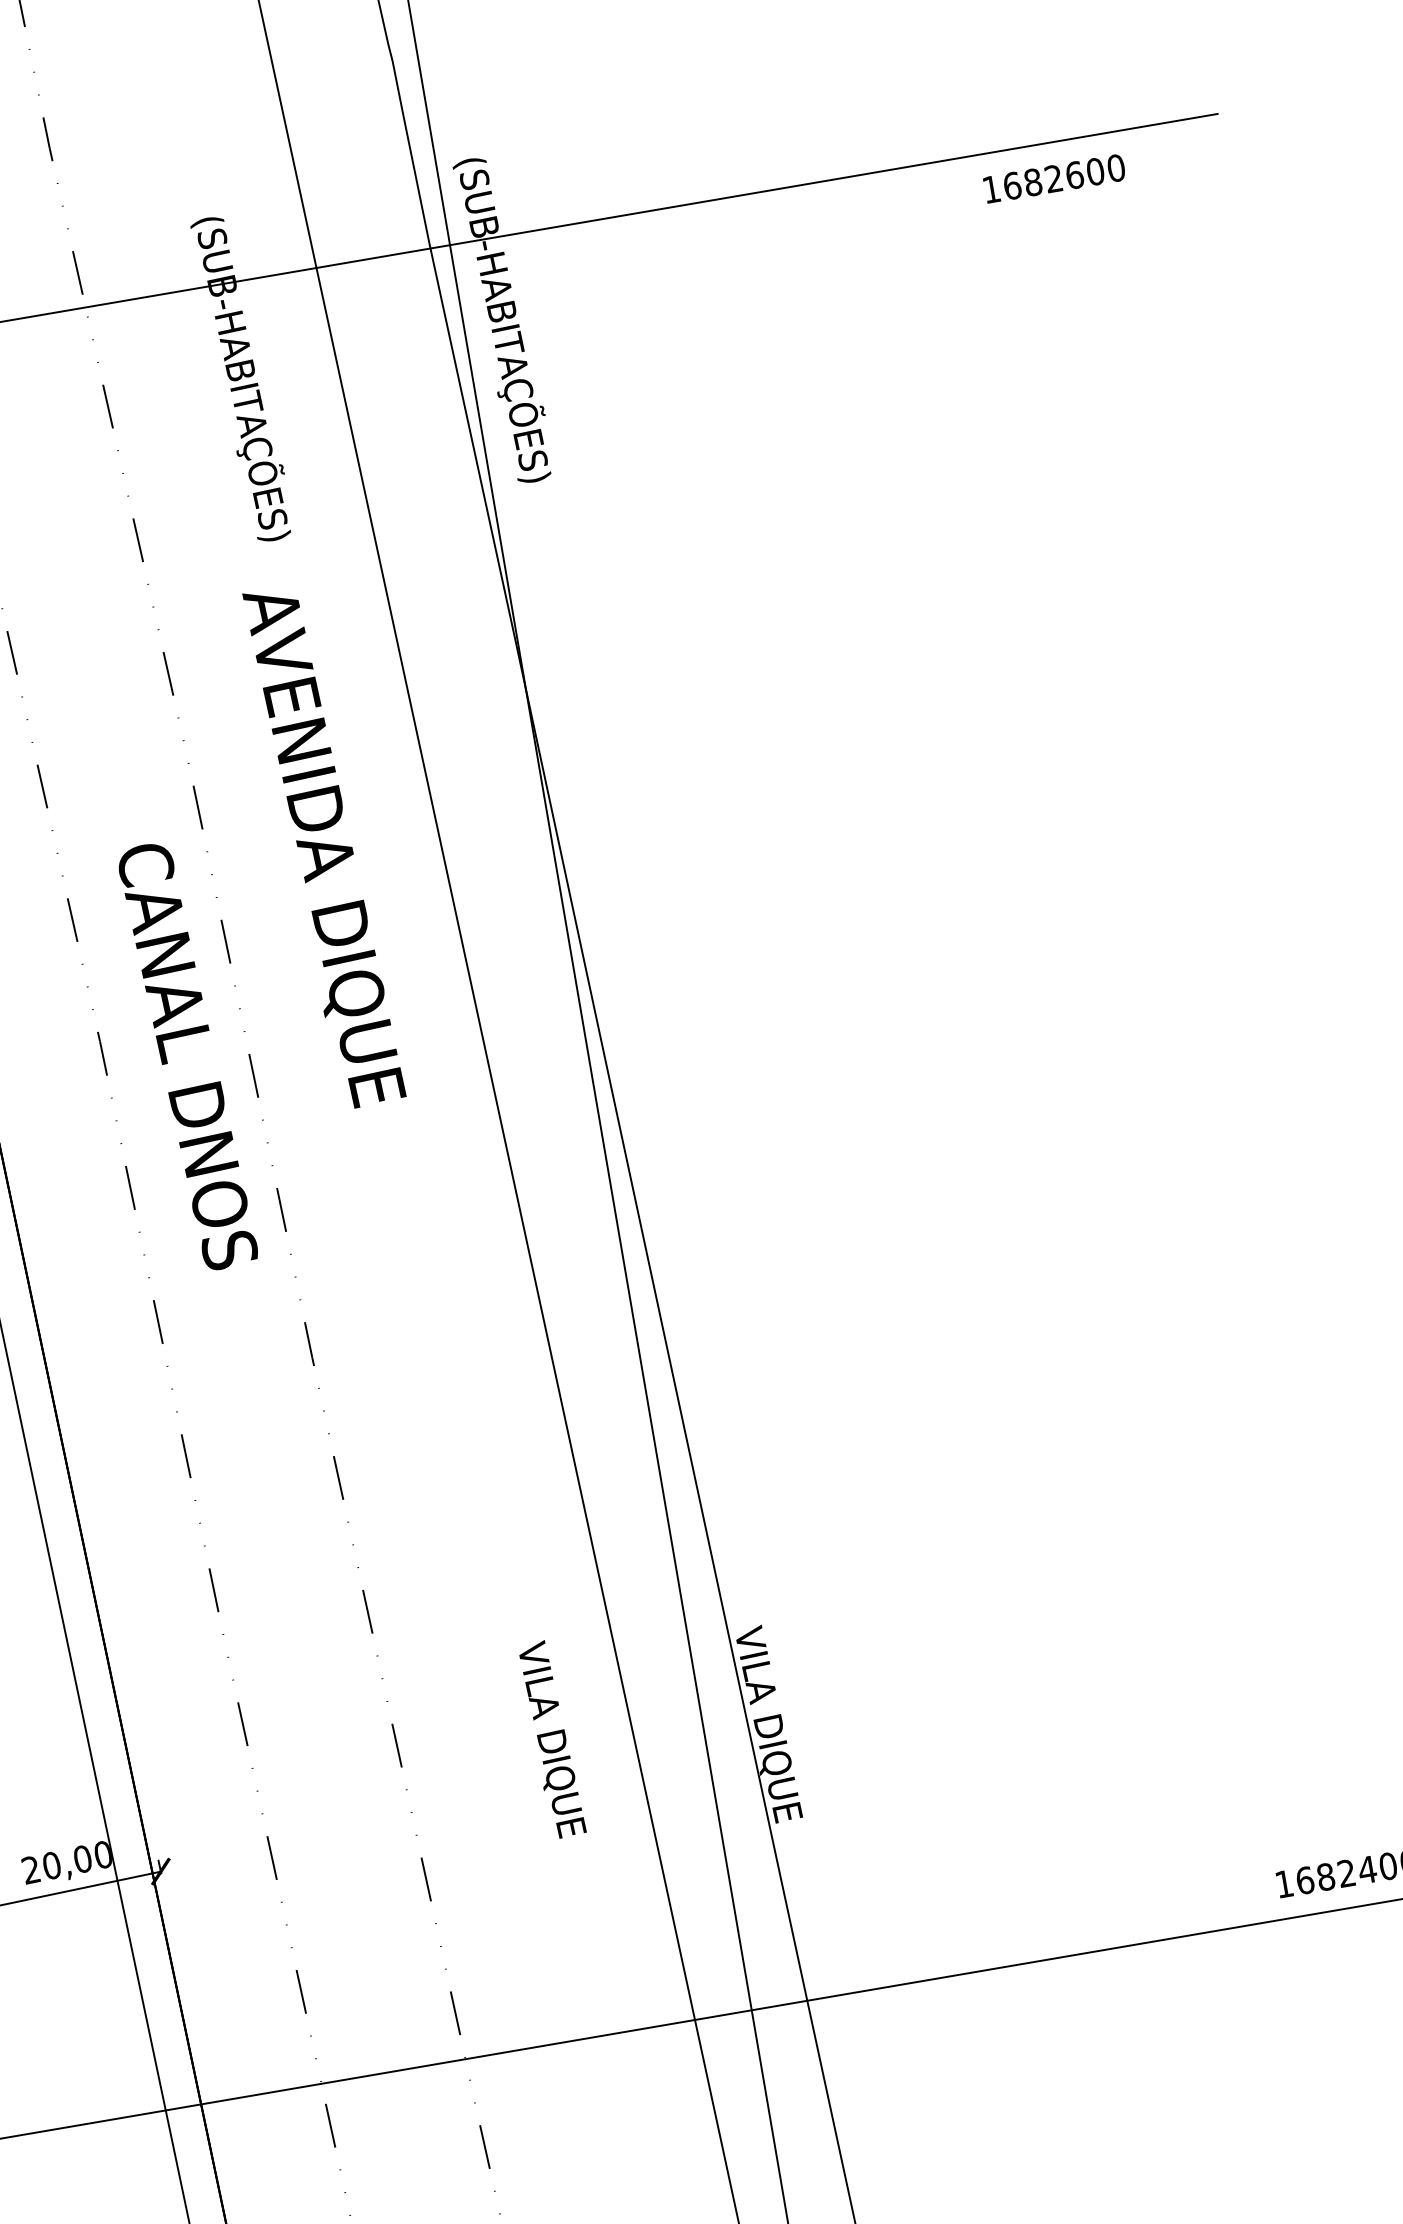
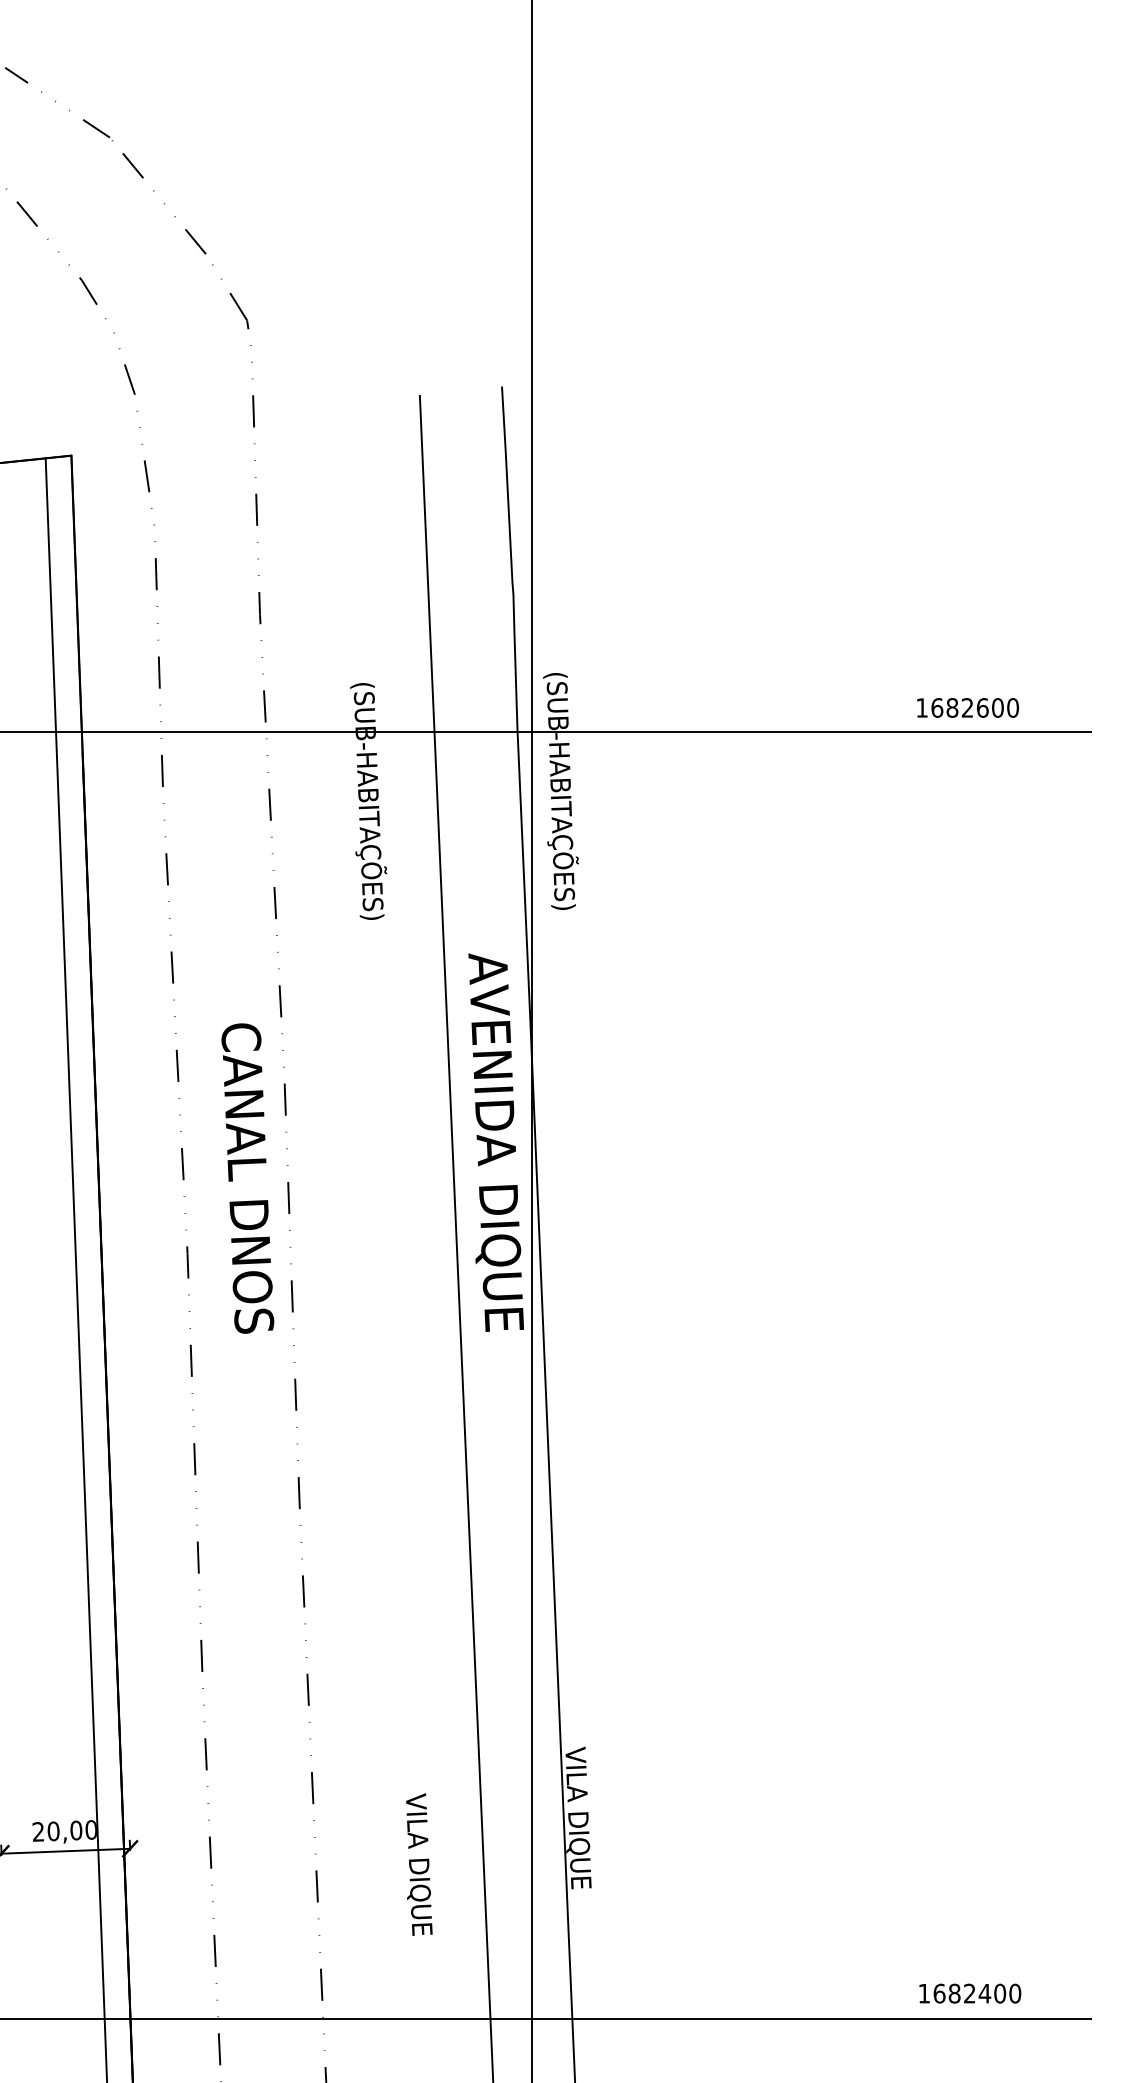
text: (1053, 178) -> (967, 707), moved
text: (323, 846) -> (495, 1142), moved
text: (187, 1056) -> (247, 1178), moved
text: (552, 1739) -> (419, 1864), moved

